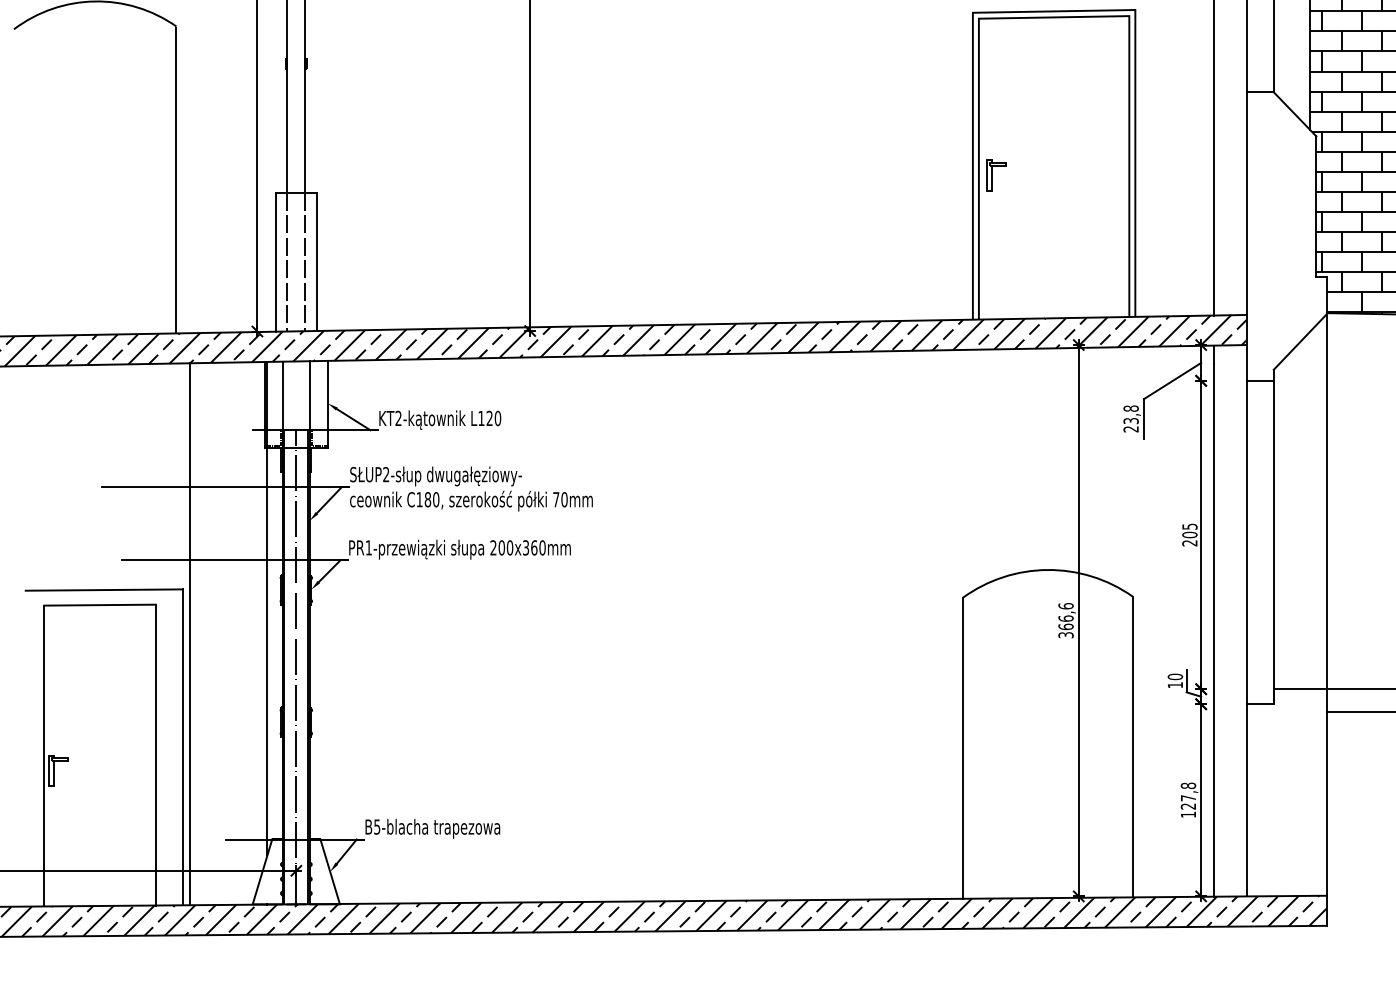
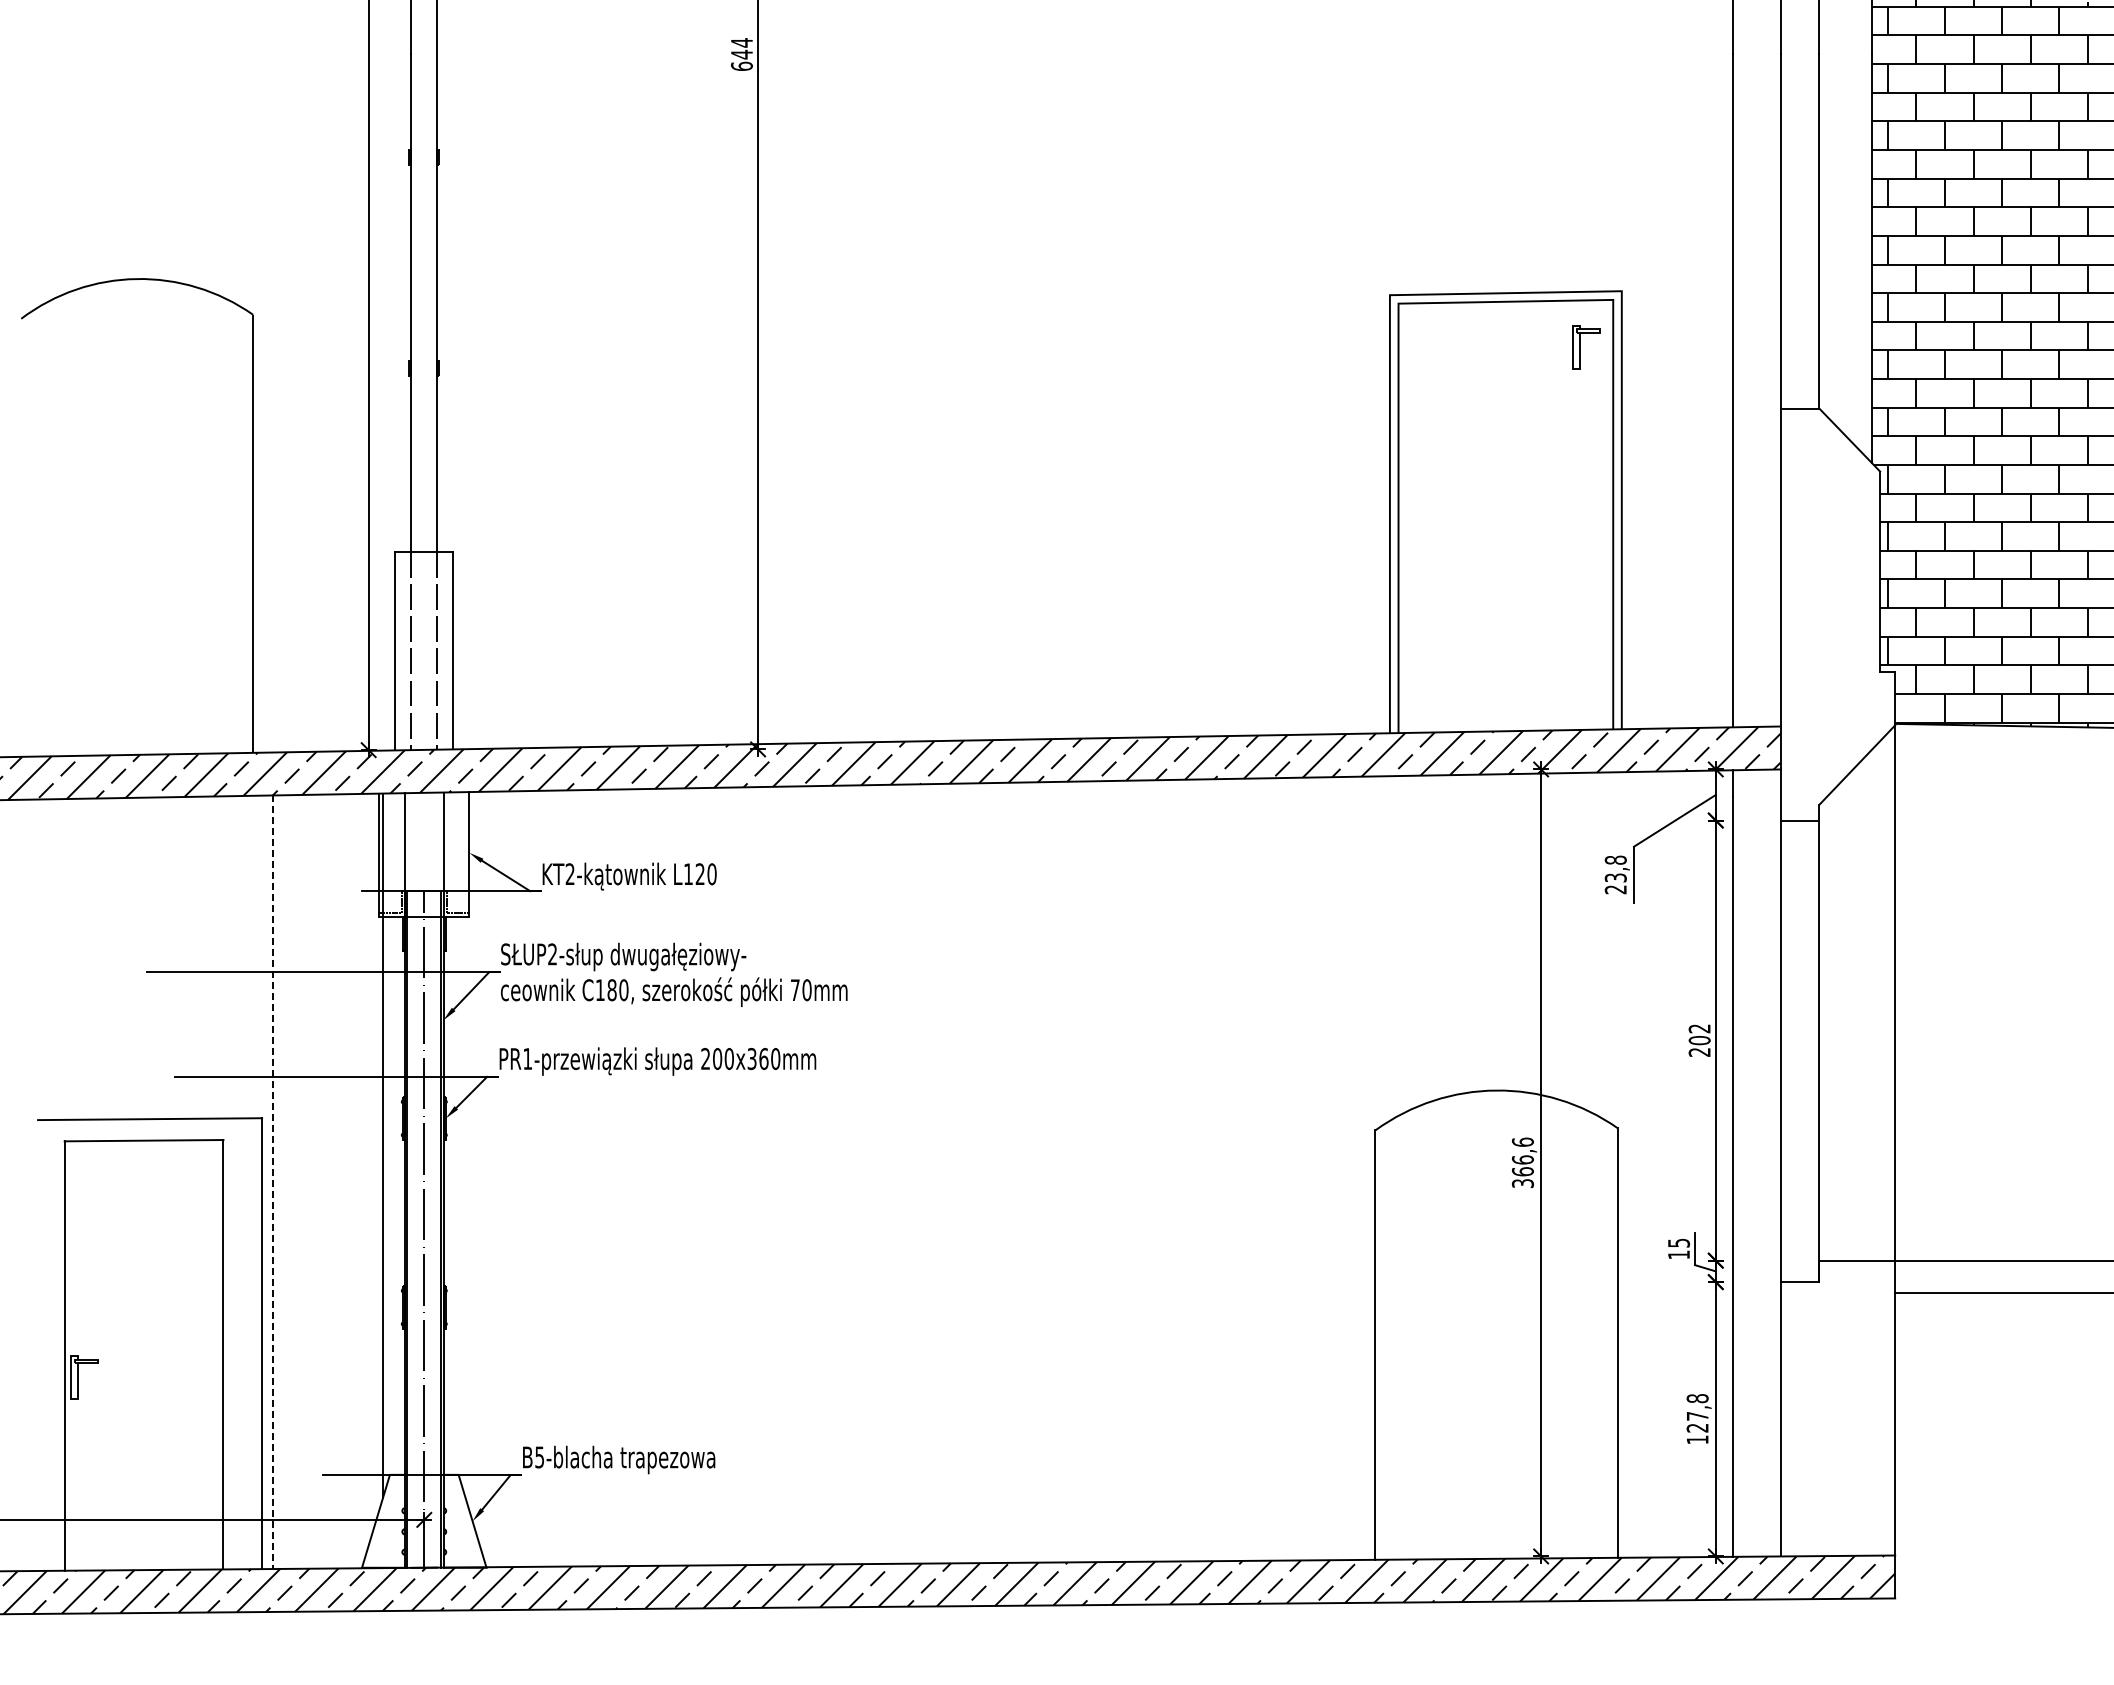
part: (996, 175) -> (1586, 347), moved
text: (1189, 526) -> (1699, 1028), 205 -> 202
line: (190, 634) -> (272, 1182), solid -> dashed
text: (1175, 676) -> (1679, 1242), 10 -> 15

